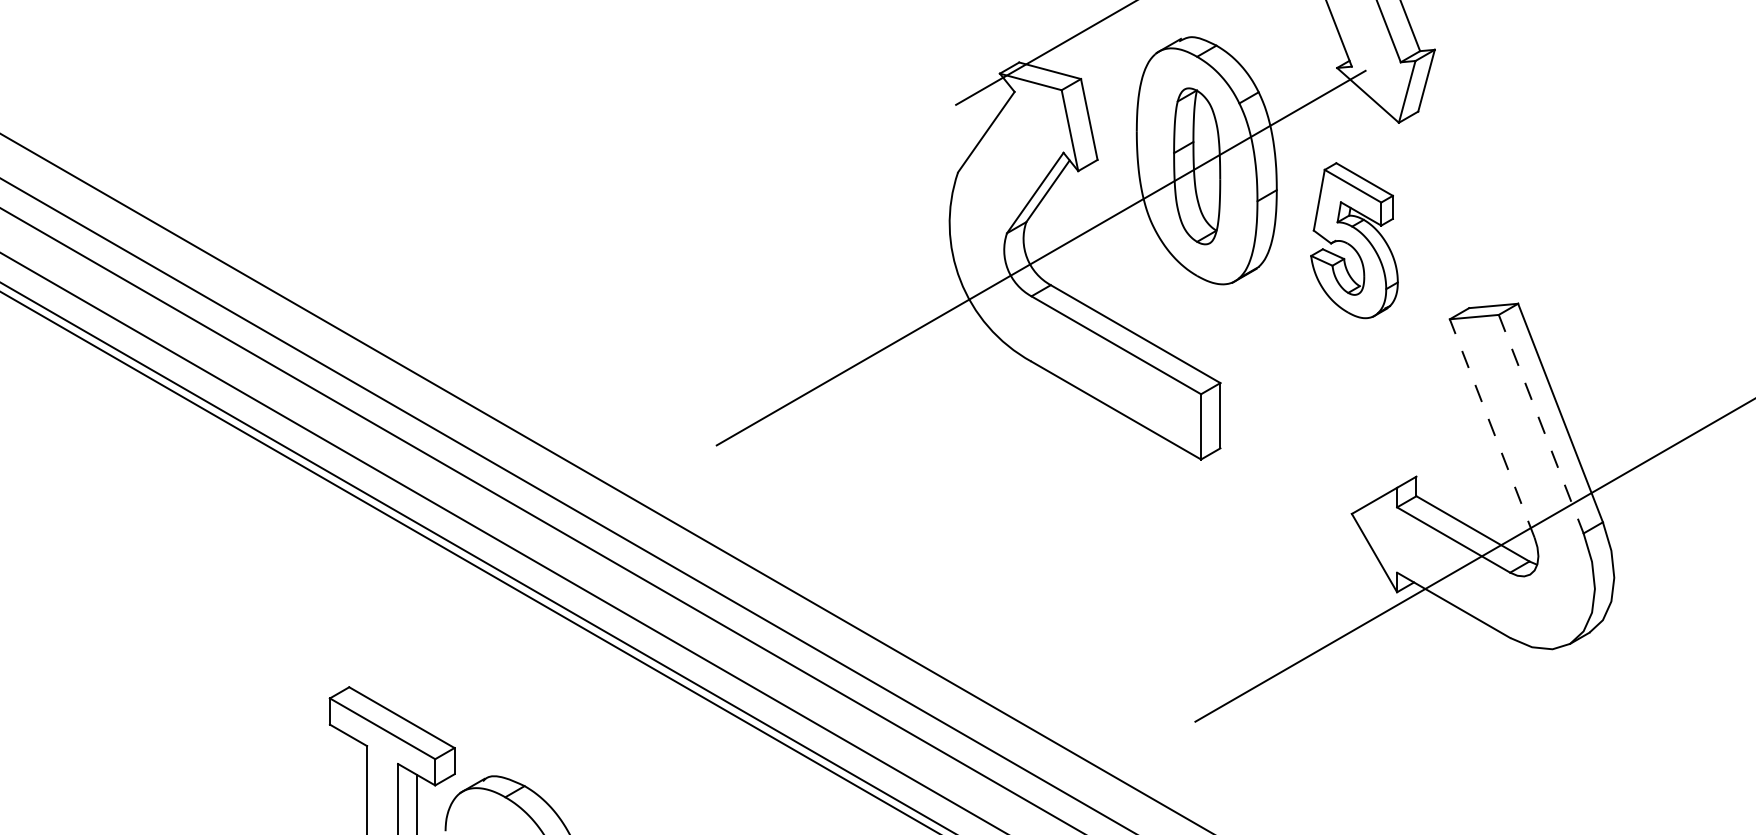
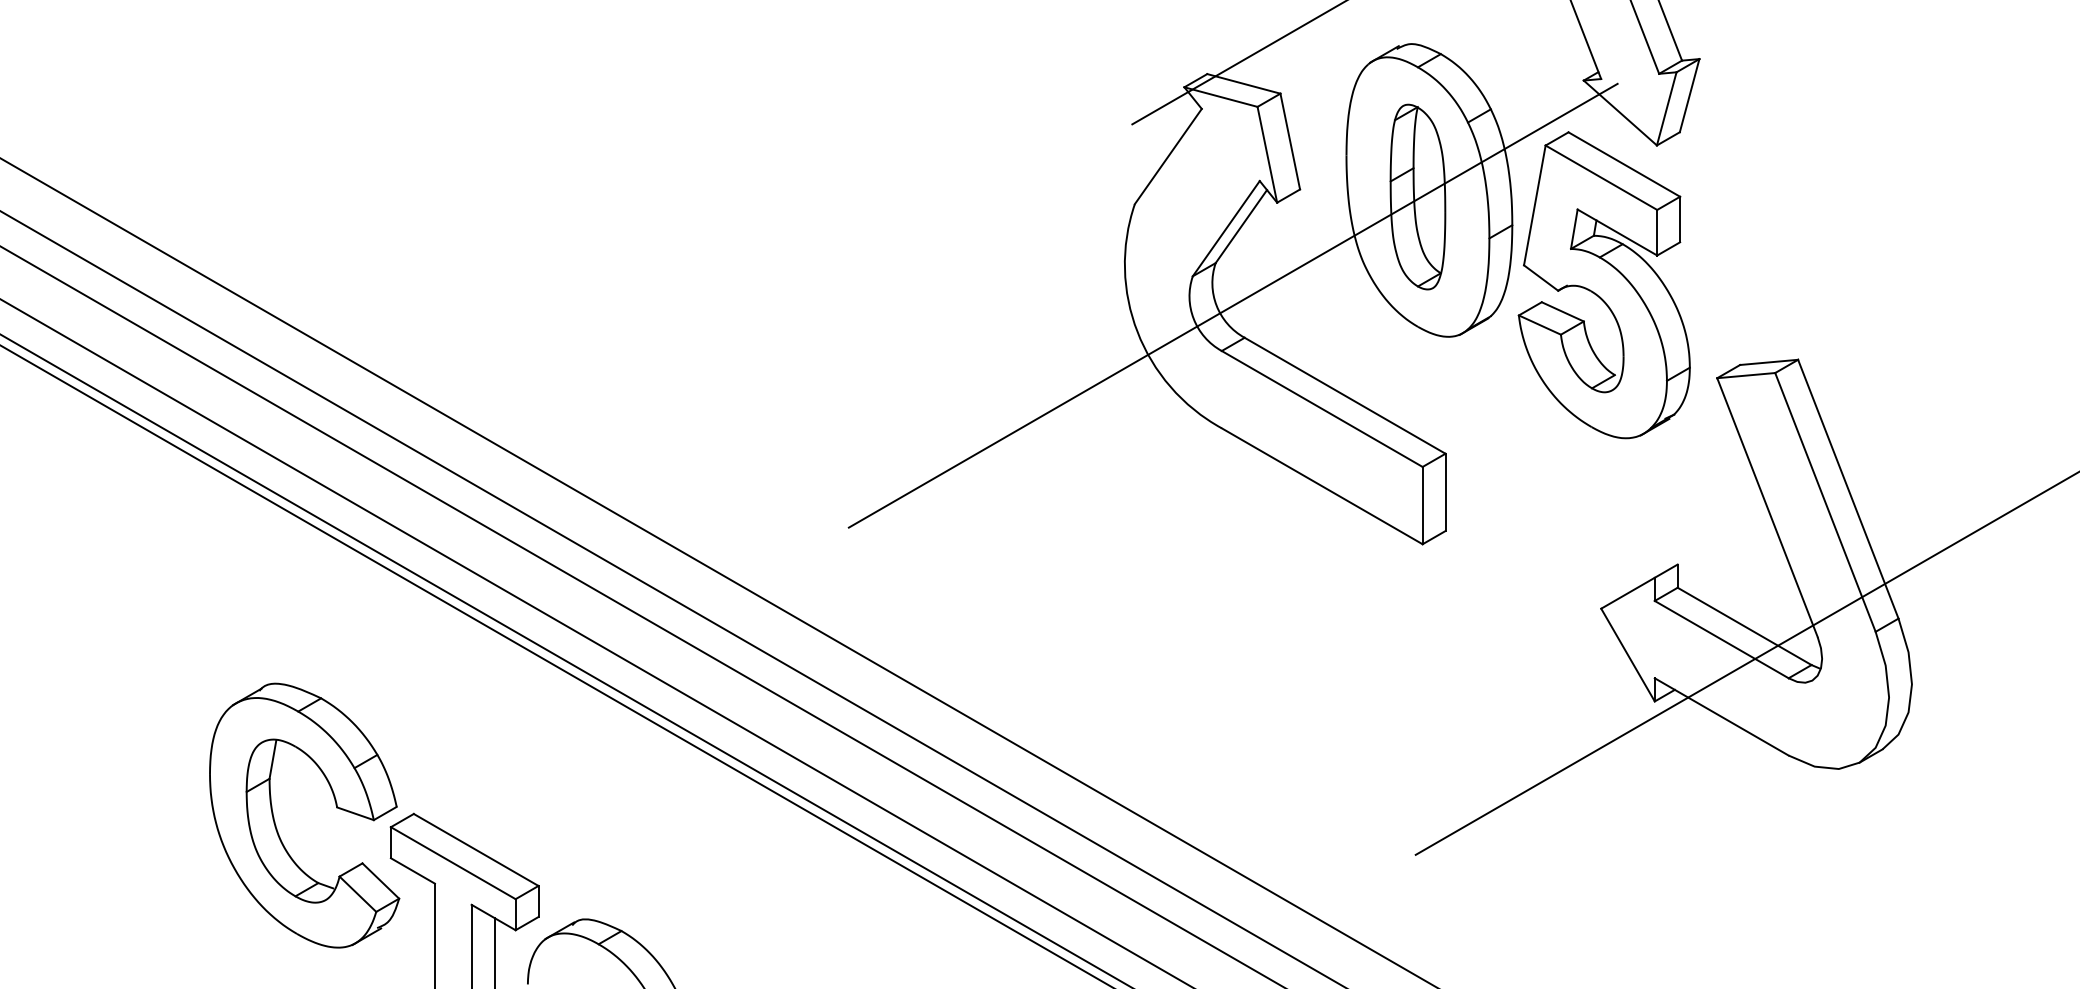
part: (1354, 240) -> (1604, 284), size x1.67
line: (1541, 424) -> (1825, 502), dashed -> solid
line: (1492, 428) -> (1767, 507), dashed -> solid
part: (233, 696) -> (276, 824), added

